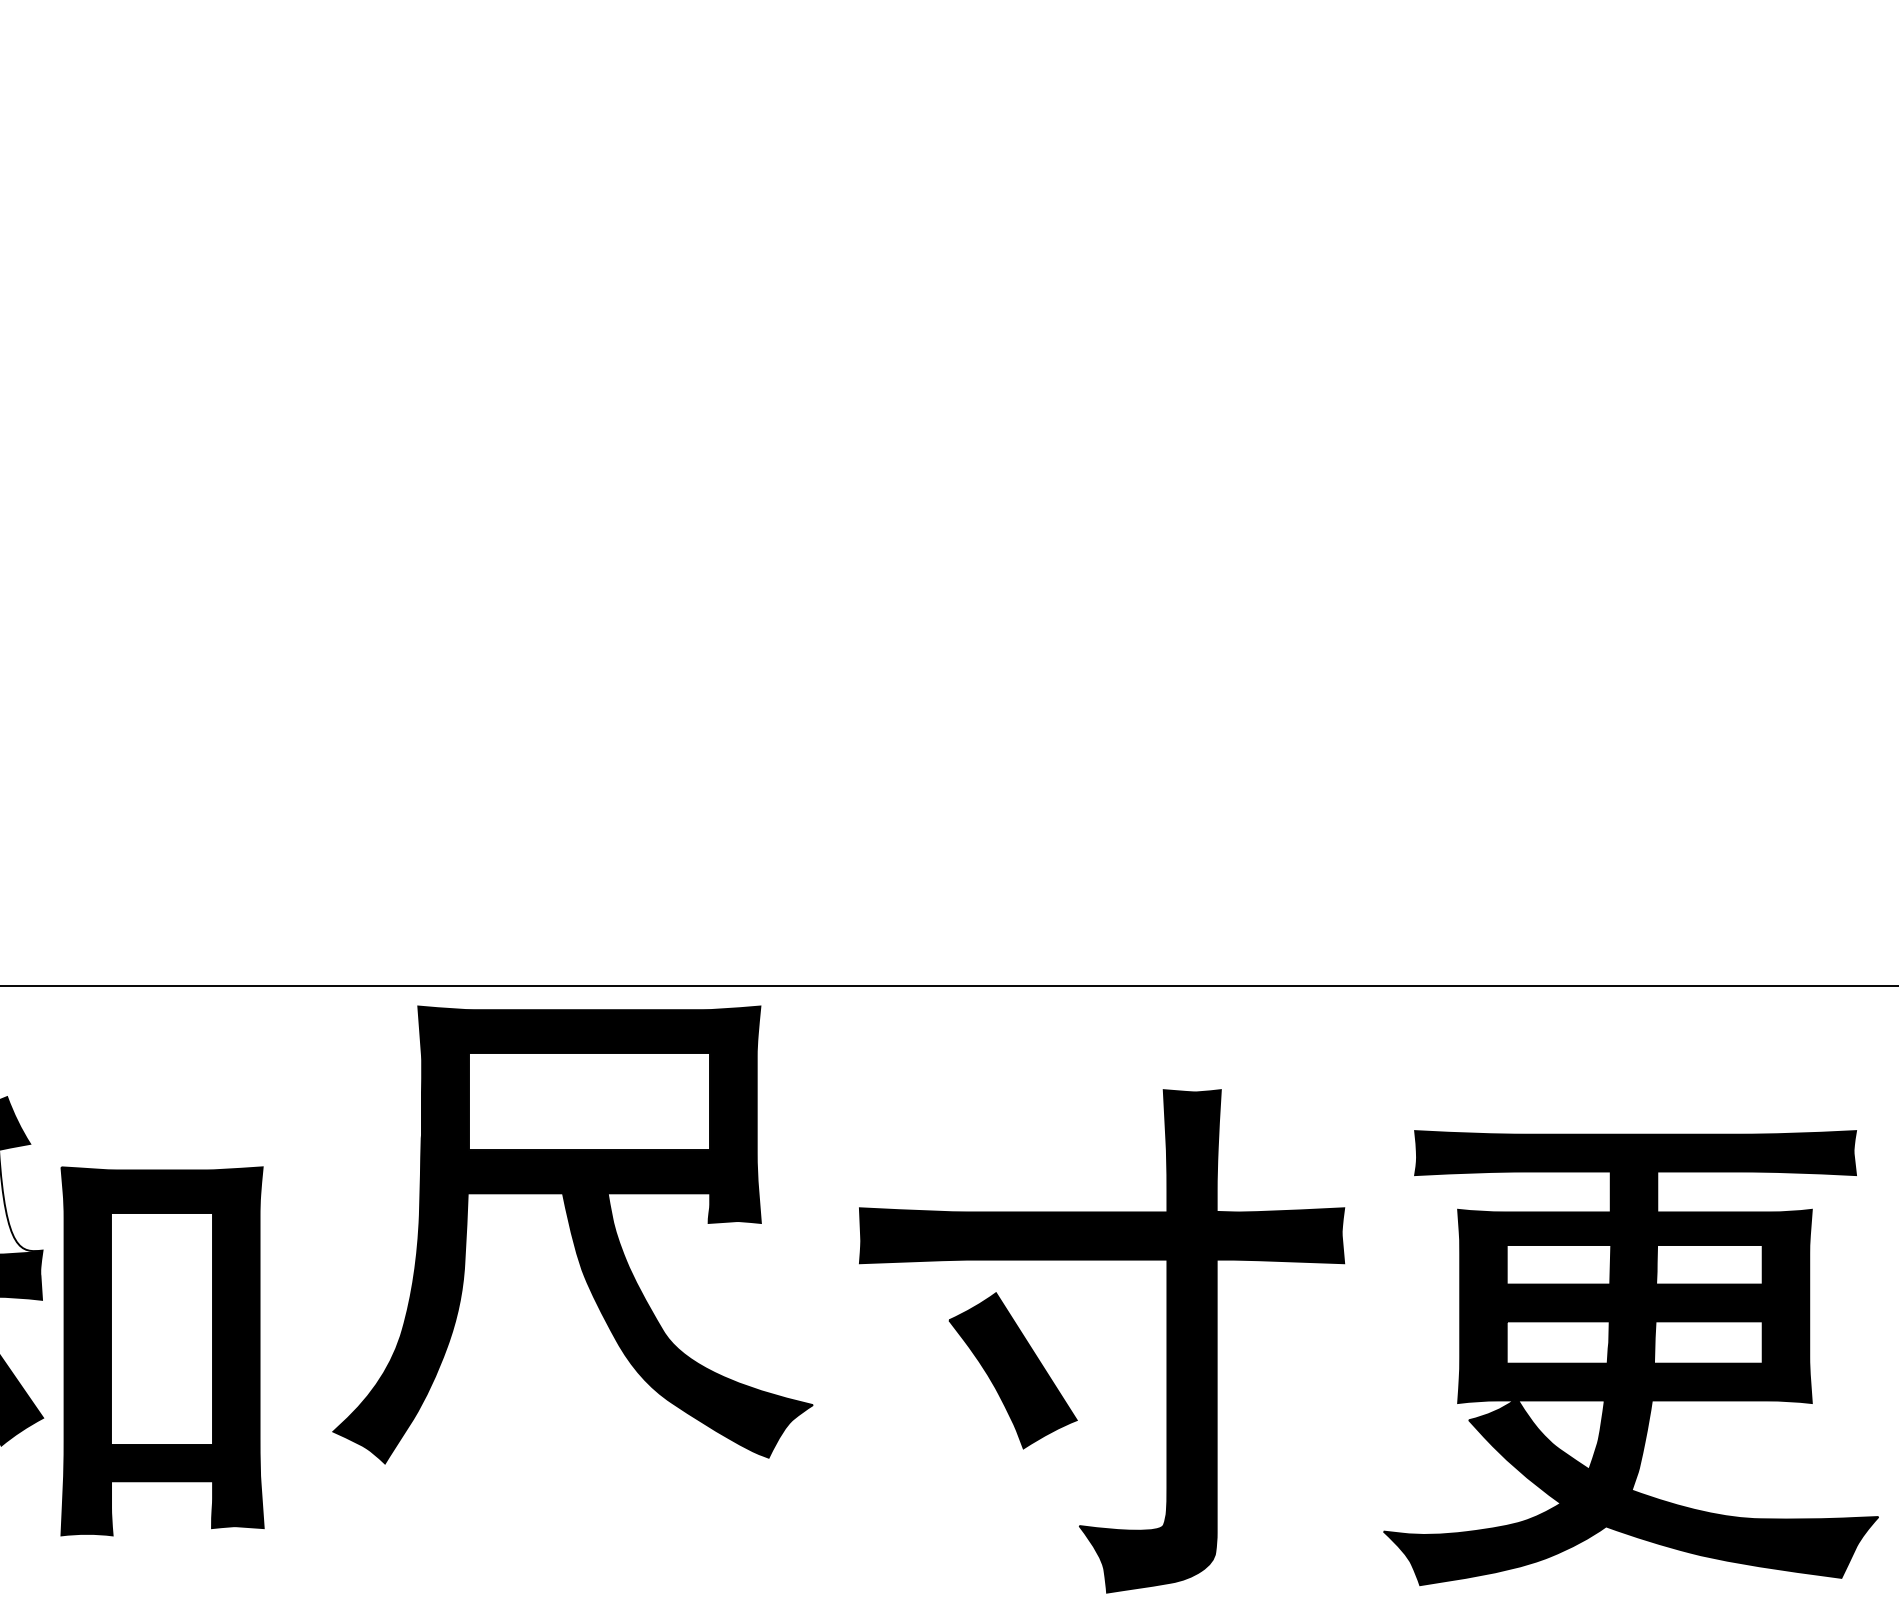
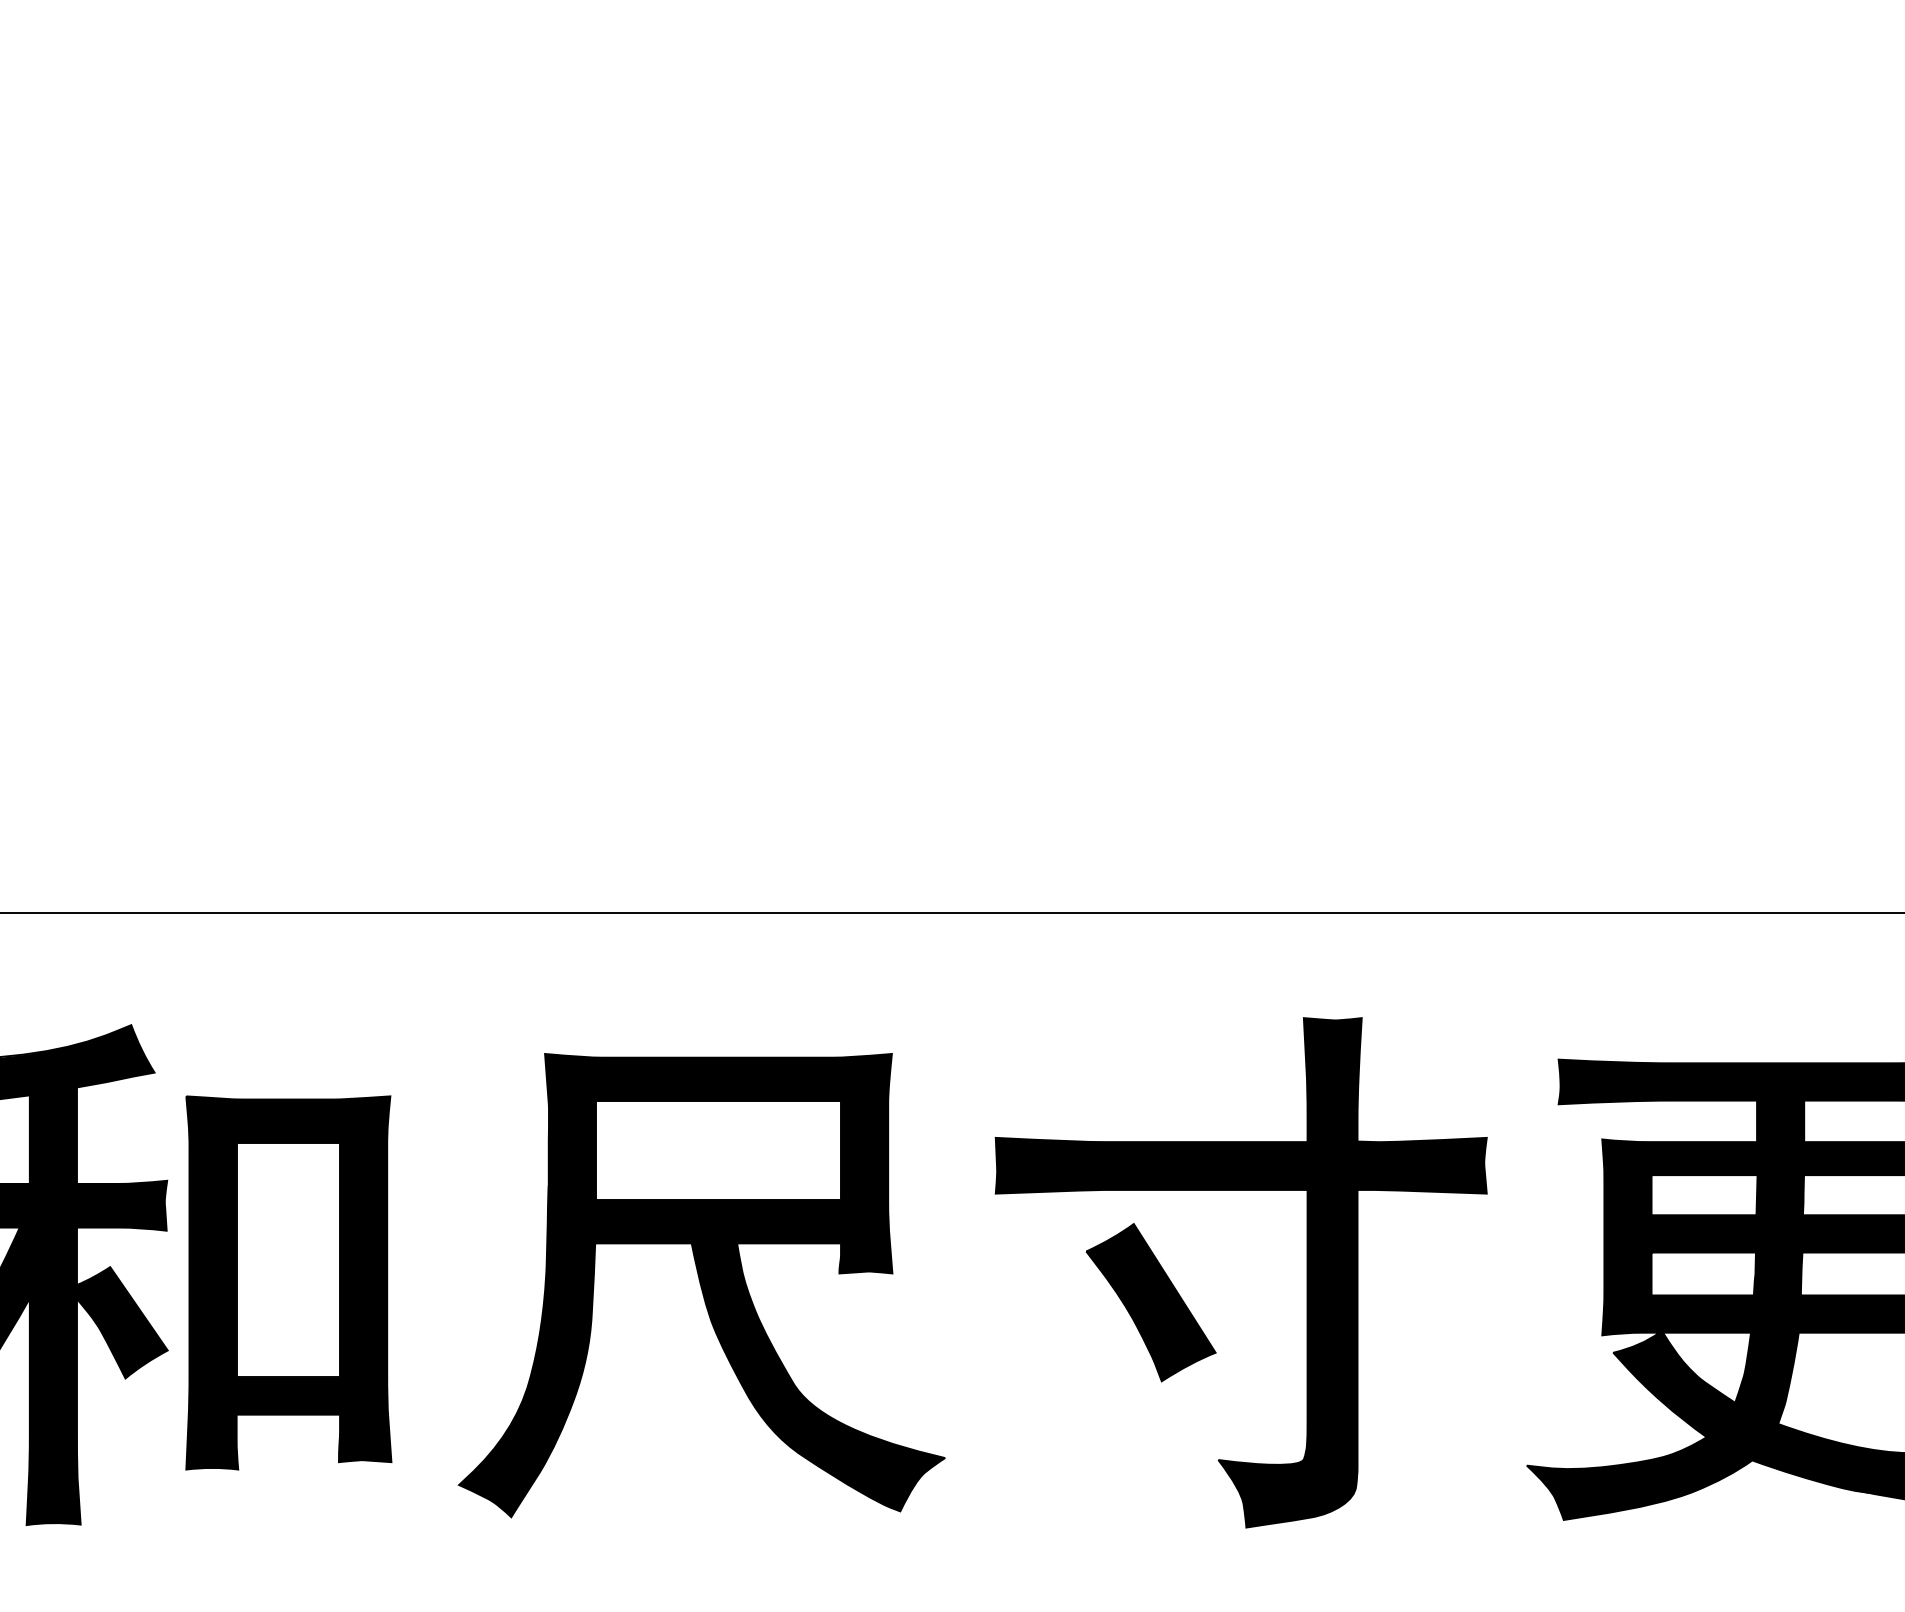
part: (572, 1234) -> (701, 1285), moved

